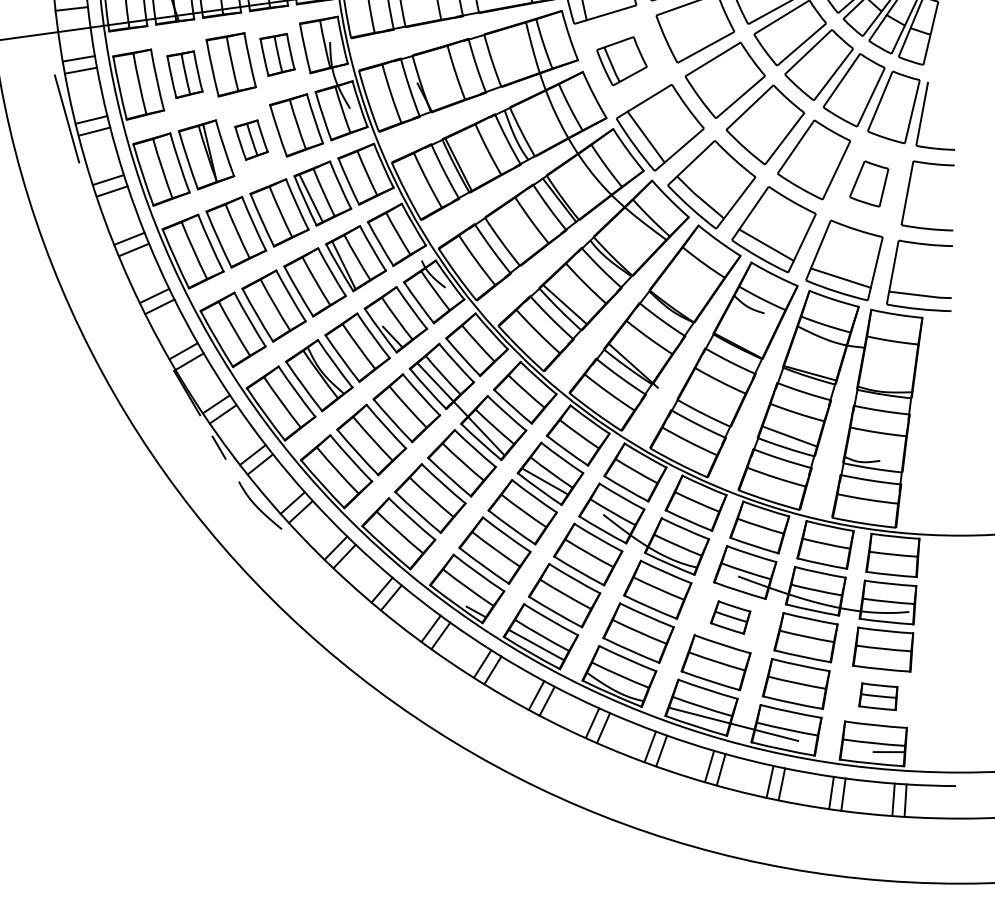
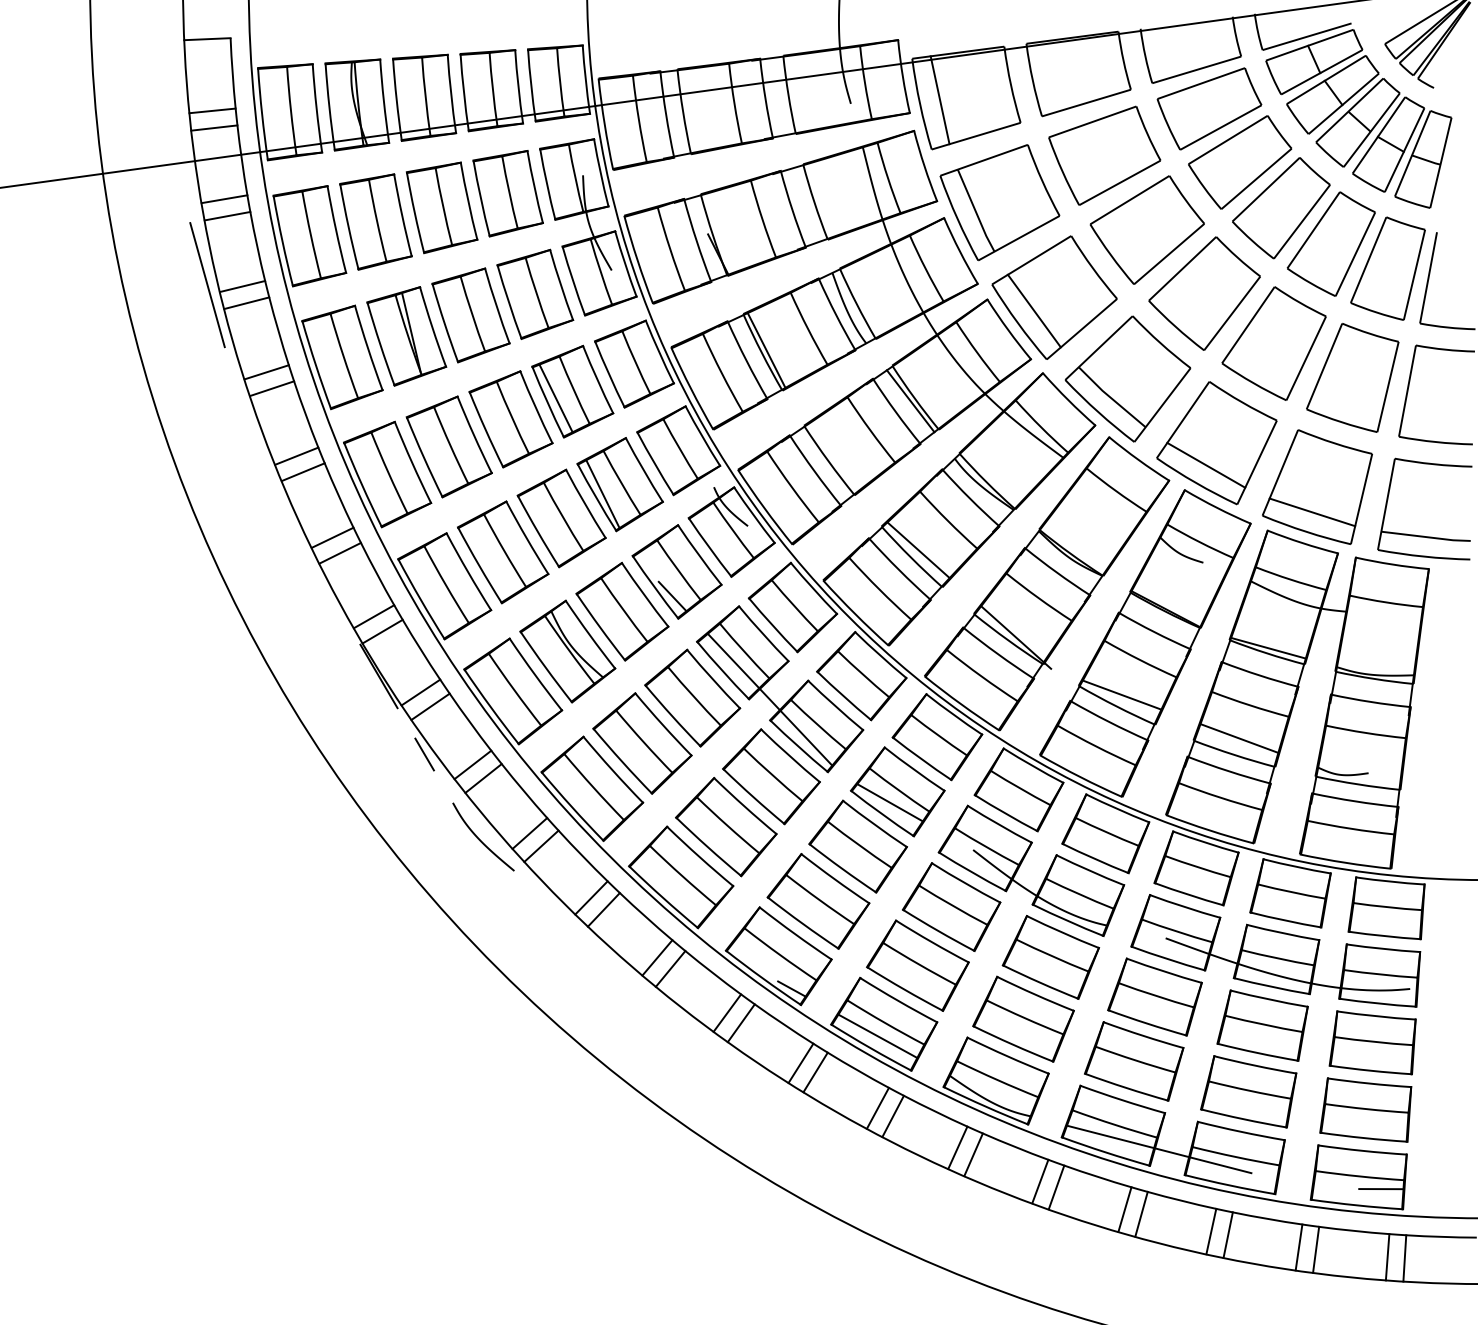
part: (277, 54) -> (507, 193), size x1.43
part: (621, 61) -> (999, 202), size x1.67
part: (184, 74) -> (375, 221), size x1.43
part: (251, 140) -> (470, 315), size x1.67
part: (868, 183) -> (1352, 377), size x1.67
line: (707, 405) -> (1121, 694), added
part: (730, 617) -> (1154, 996), size x1.67
part: (878, 696) -> (1365, 1109), size x1.67

